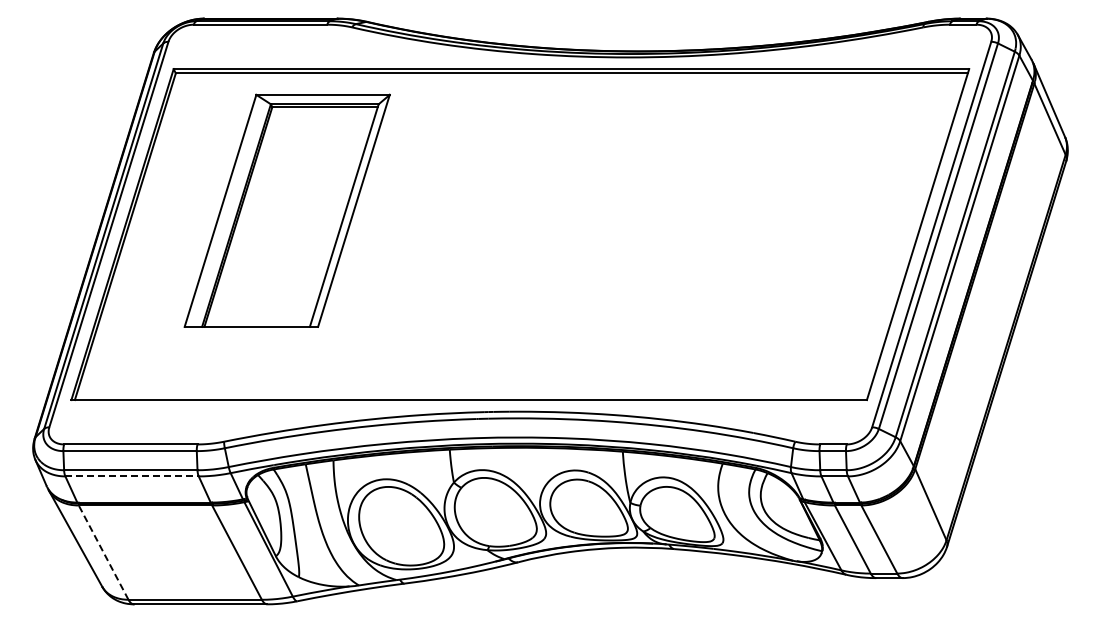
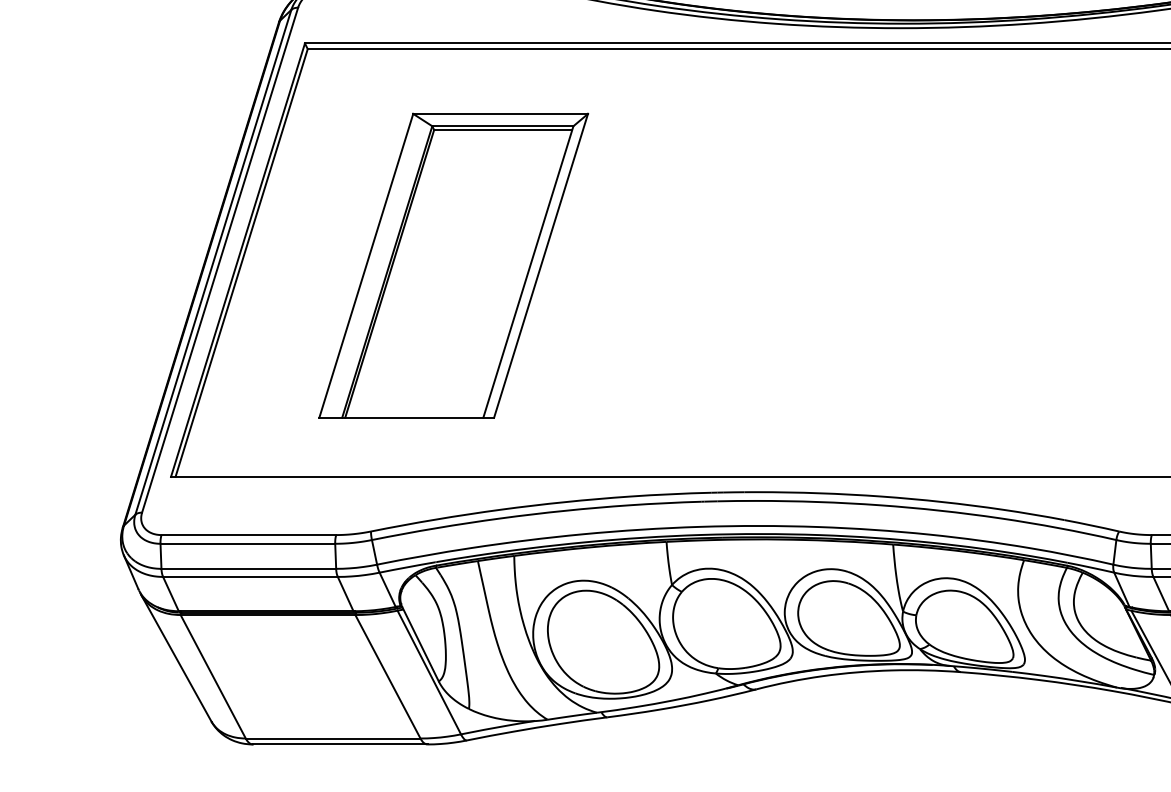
part: (286, 210) -> (452, 265), moved
line: (132, 476) -> (251, 577), dashed -> solid
line: (103, 552) -> (213, 676), dashed -> solid

